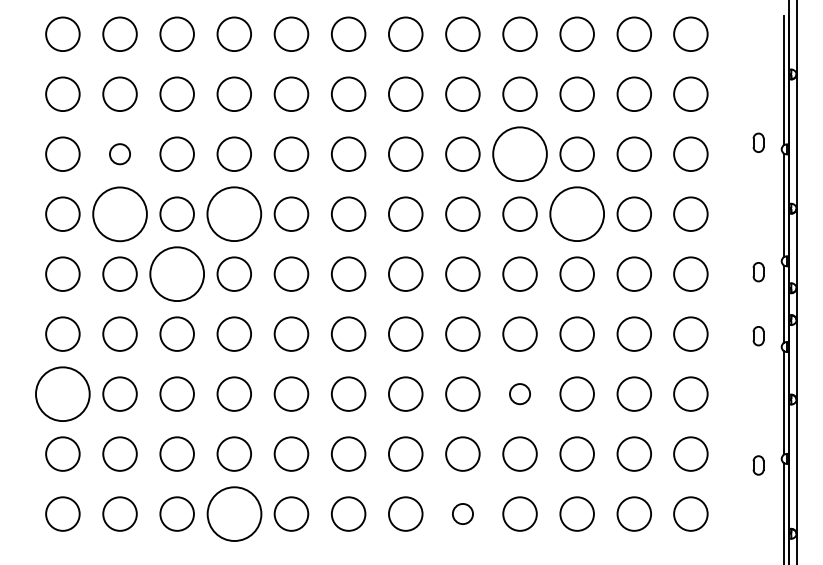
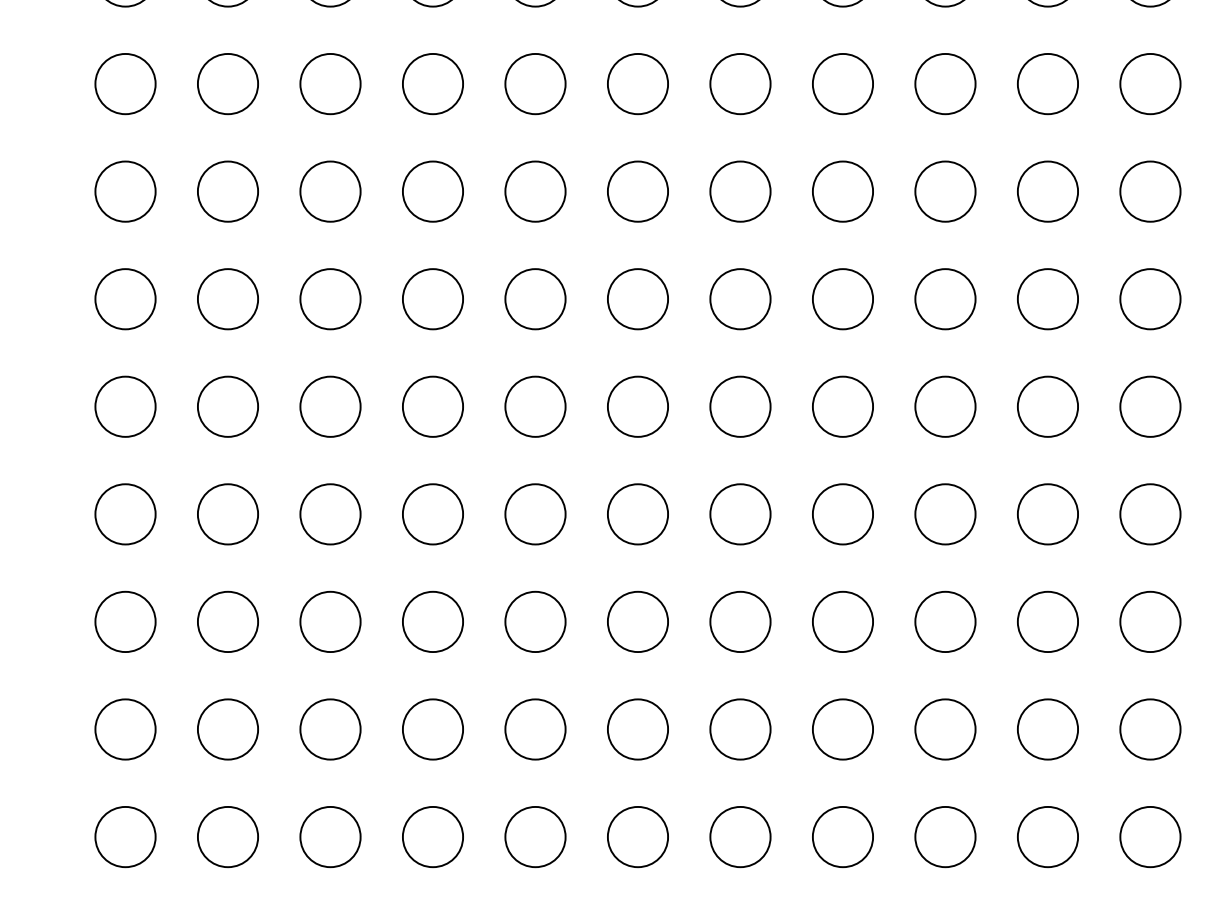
circle: (119, 154) -> (227, 192), size x1.67
circle: (519, 154) -> (944, 192), size x0.62
circle: (119, 213) -> (227, 297), size x0.62
circle: (234, 214) -> (433, 299), size x0.62
circle: (576, 214) -> (1046, 299), size x0.62
circle: (176, 273) -> (329, 405), size x0.62
circle: (62, 393) -> (124, 620), size x0.62
circle: (519, 393) -> (944, 620), size x1.67
circle: (233, 513) -> (431, 836), size x0.62
circle: (462, 513) -> (842, 836), size x1.67

